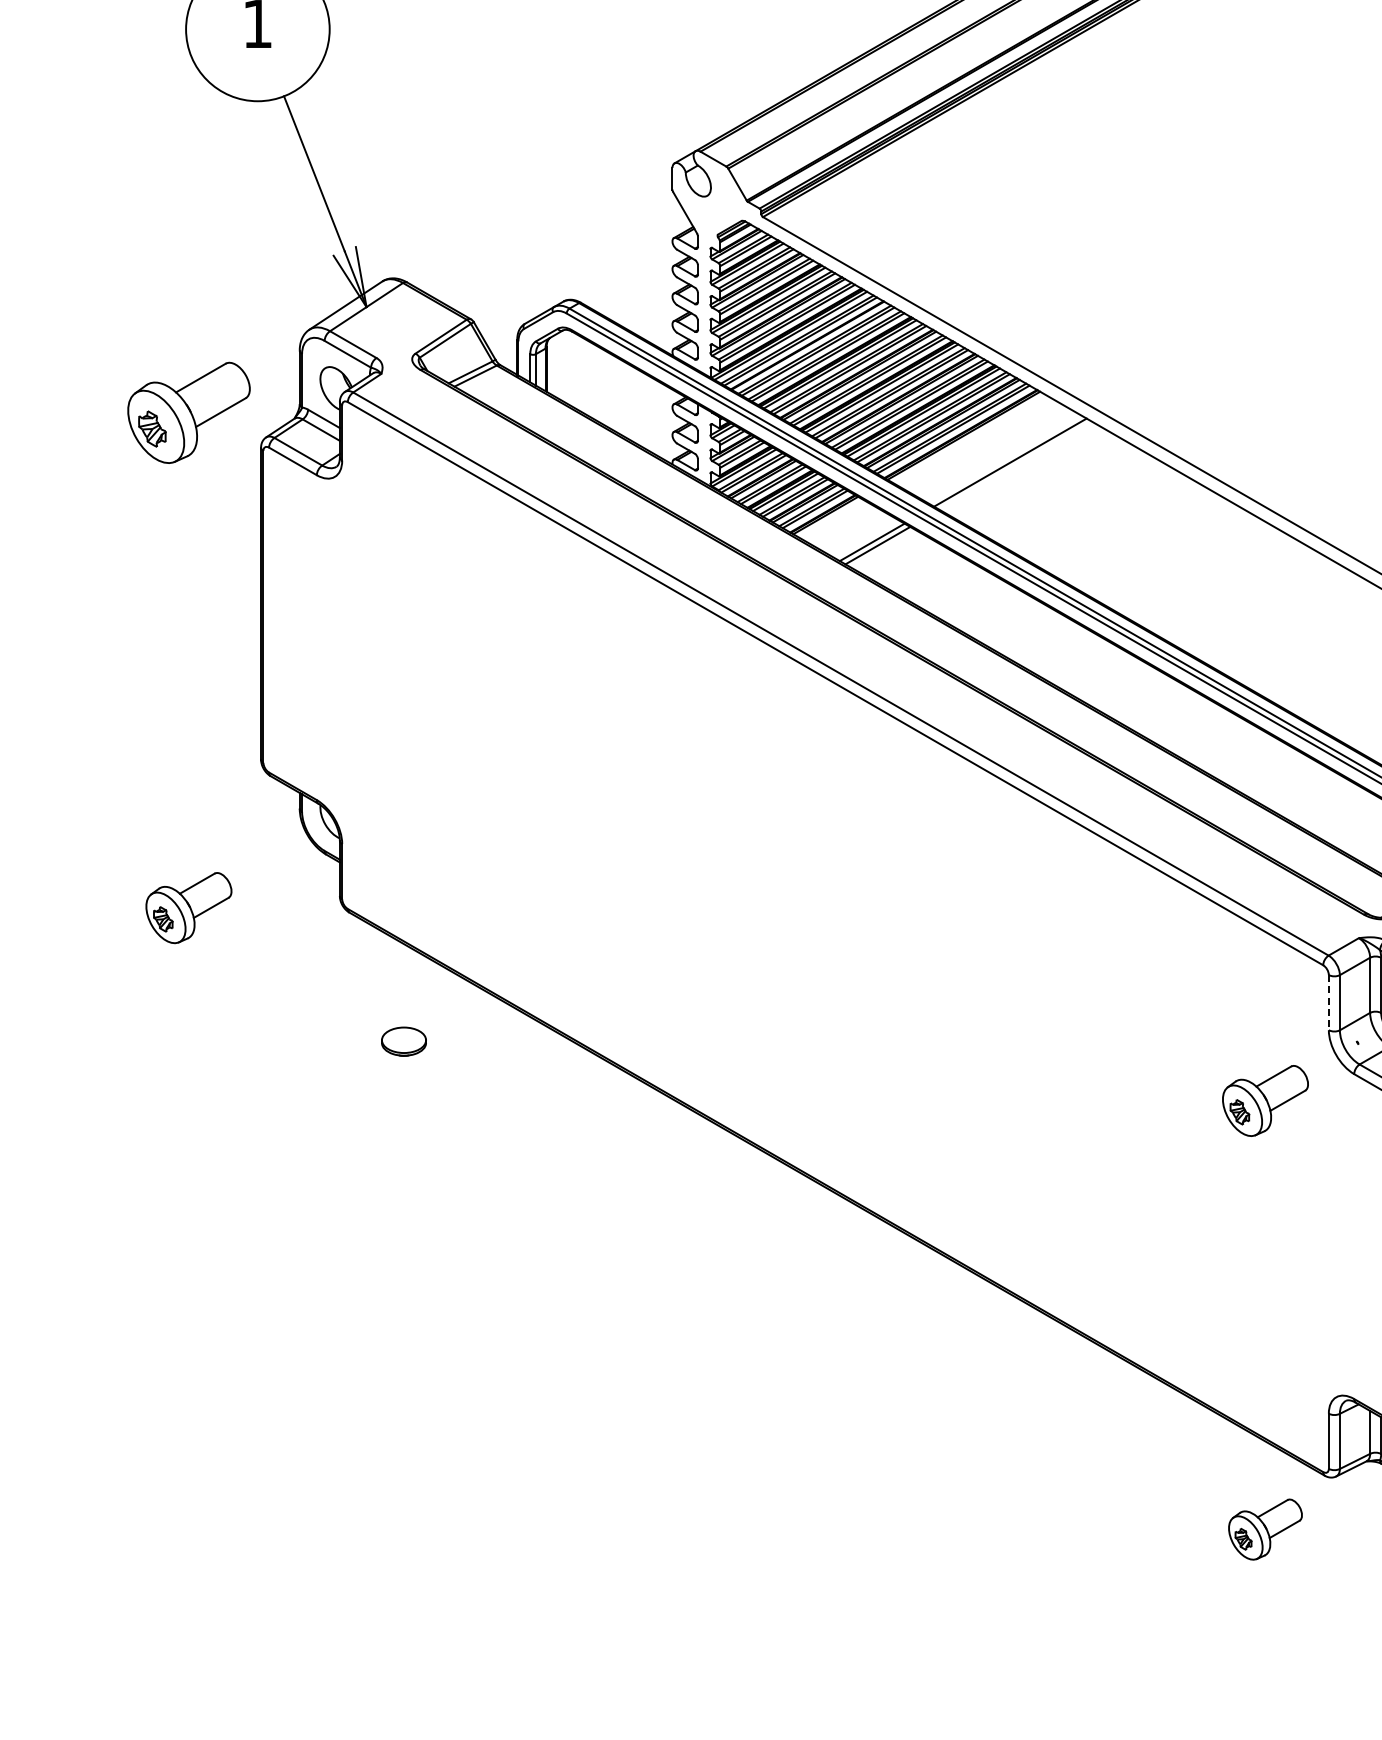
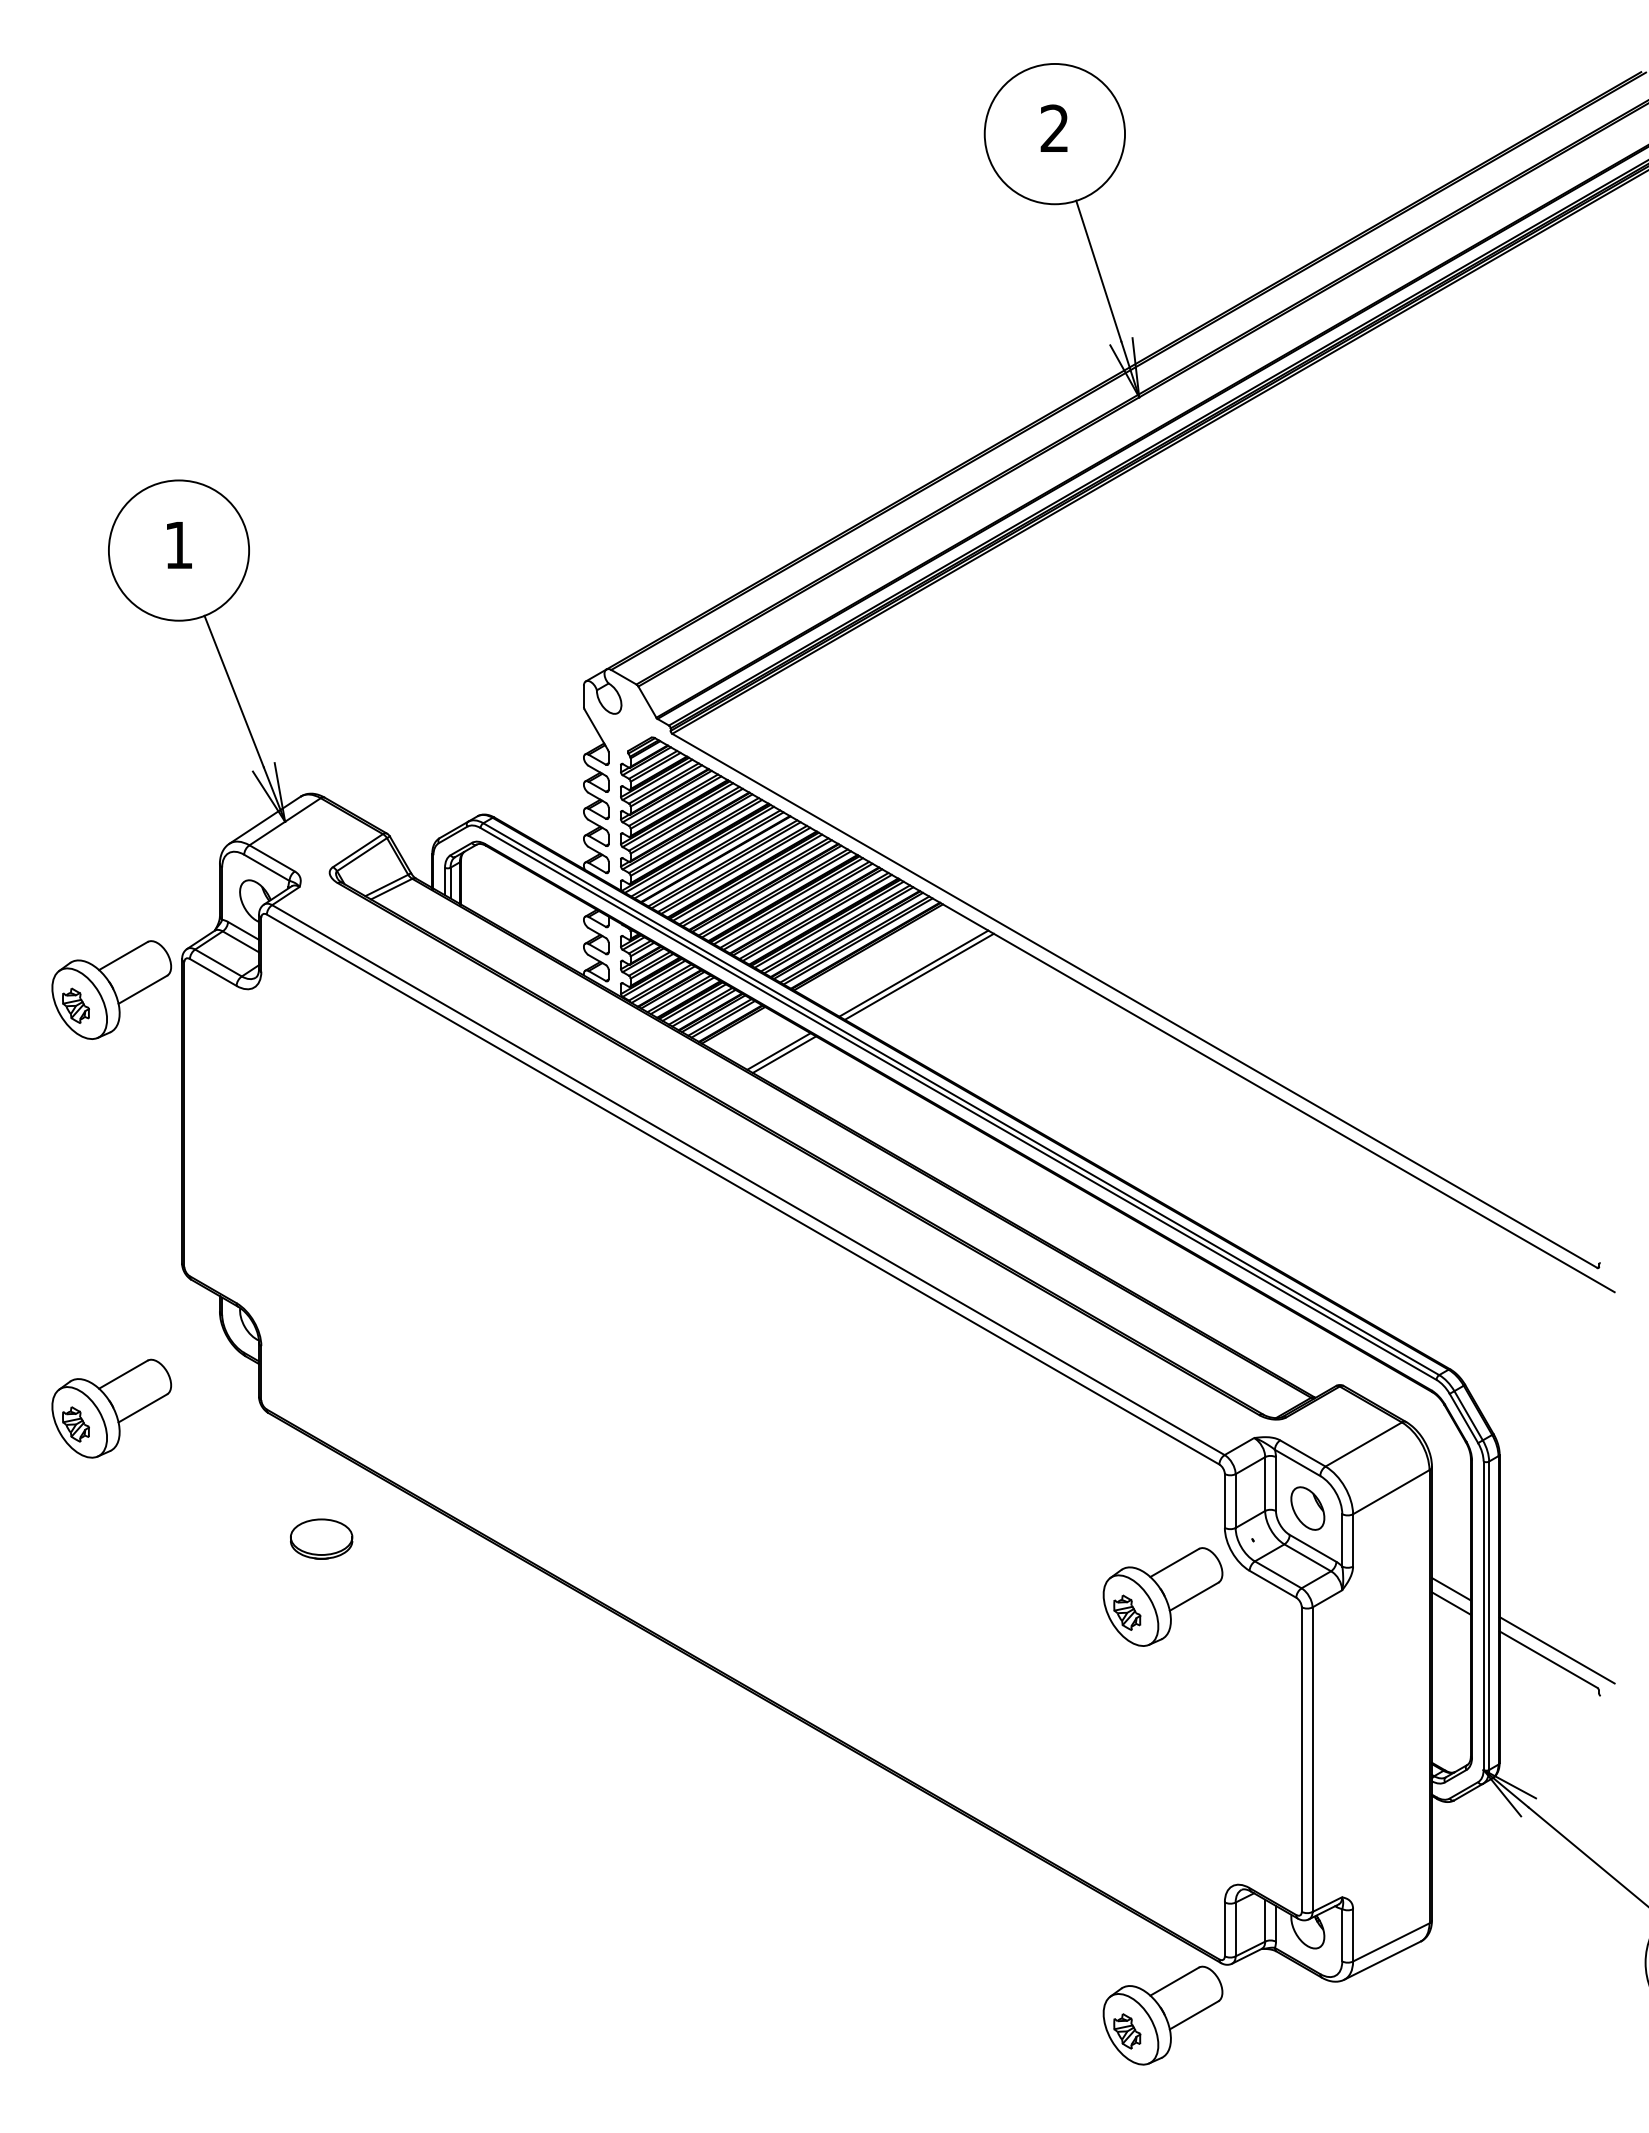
part: (188, 412) -> (111, 989), moved
line: (1015, 465) -> (918, 976), added
part: (188, 907) -> (111, 1408), size x1.43
line: (1328, 1002) -> (1224, 1500), dashed -> solid
part: (403, 1041) -> (321, 1538), size x1.43
part: (1264, 1100) -> (1162, 1596), size x1.43
part: (1264, 1529) -> (1162, 2015), size x1.67

